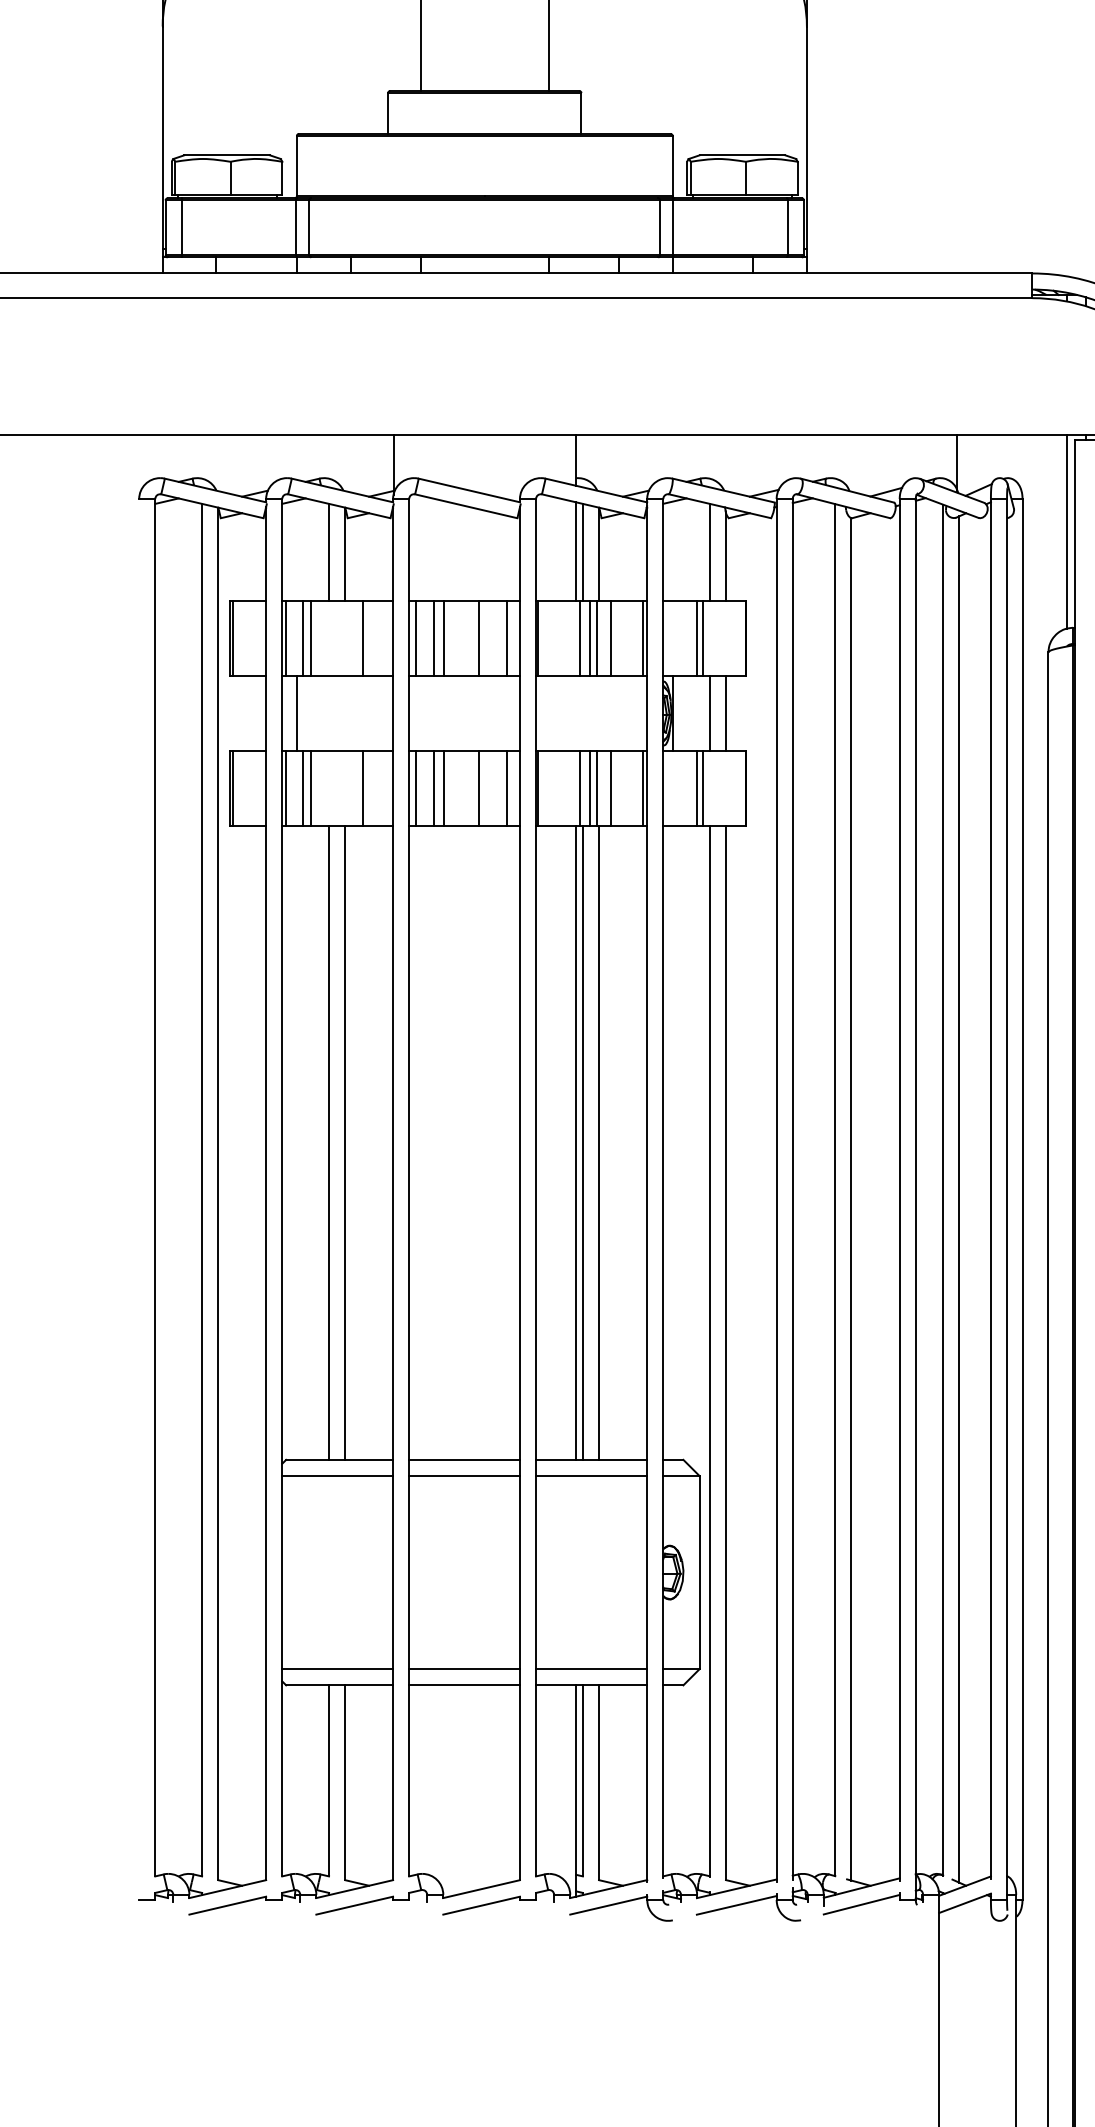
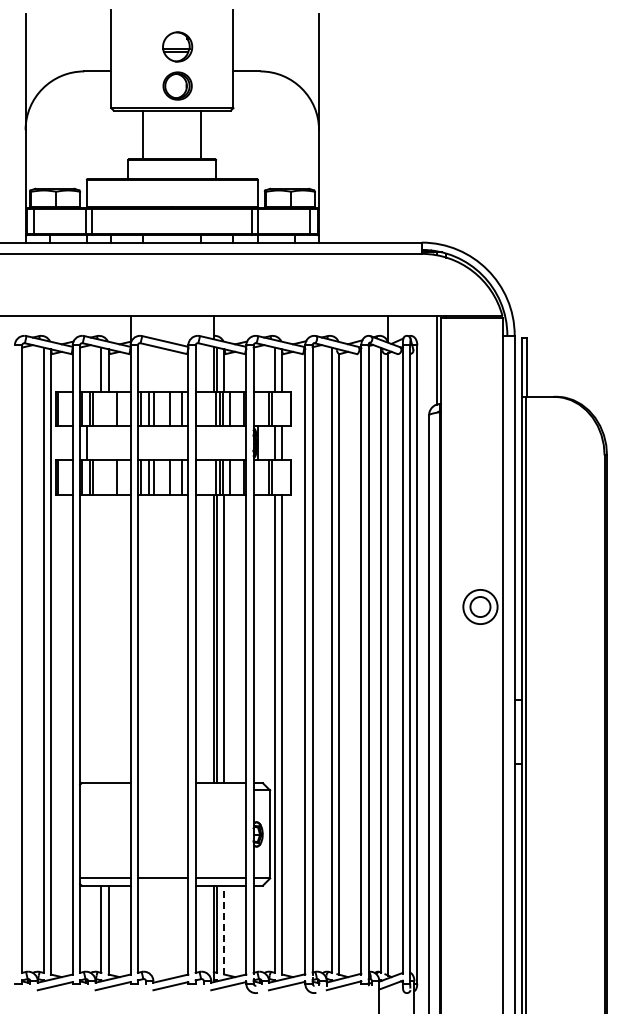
line: (329, 1142) -> (101, 638), removed
line: (344, 1142) -> (108, 638), removed
line: (463, 1460) -> (162, 783), removed
line: (338, 1476) -> (105, 790), removed
line: (463, 1476) -> (162, 790), removed
line: (590, 1476) -> (220, 790), removed
line: (463, 1684) -> (162, 885), removed
line: (599, 1781) -> (224, 929), solid -> dashed

